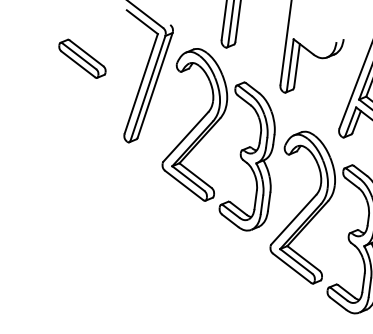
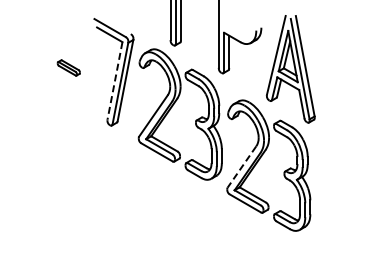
part: (82, 58) -> (68, 67), size x0.6
line: (140, 84) -> (114, 81), solid -> dashed
line: (293, 220) -> (241, 167), solid -> dashed

